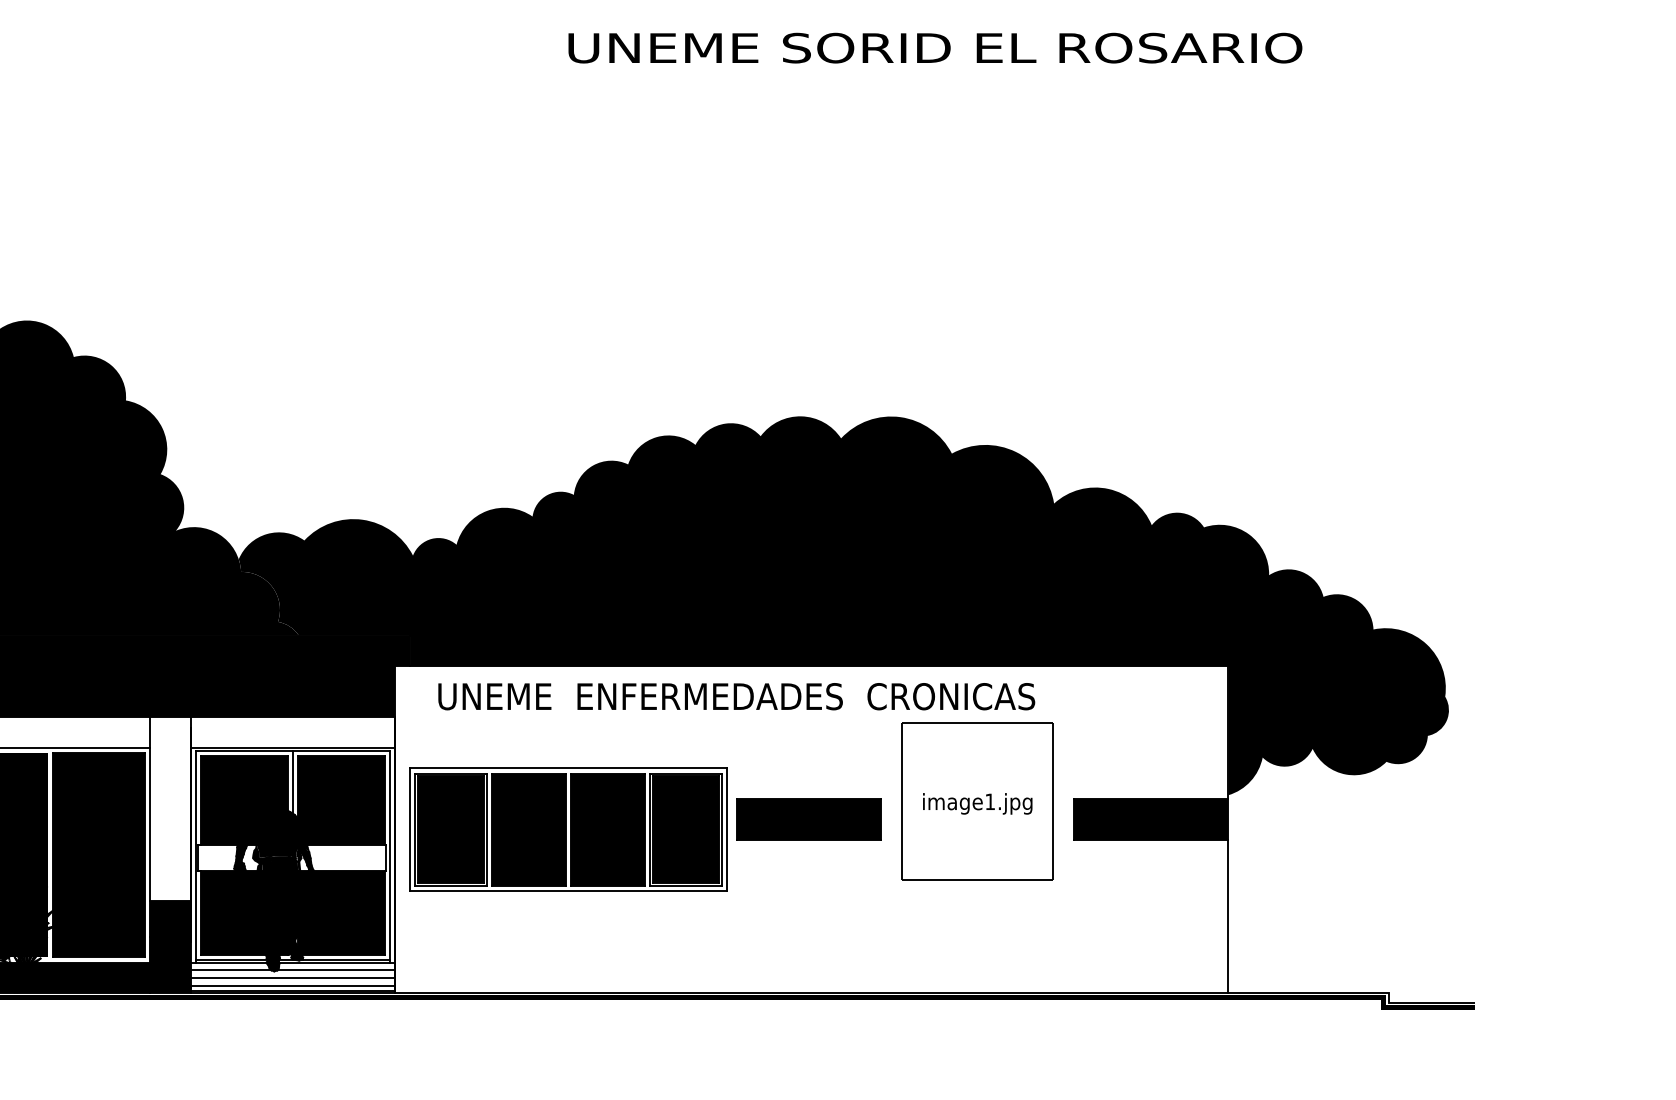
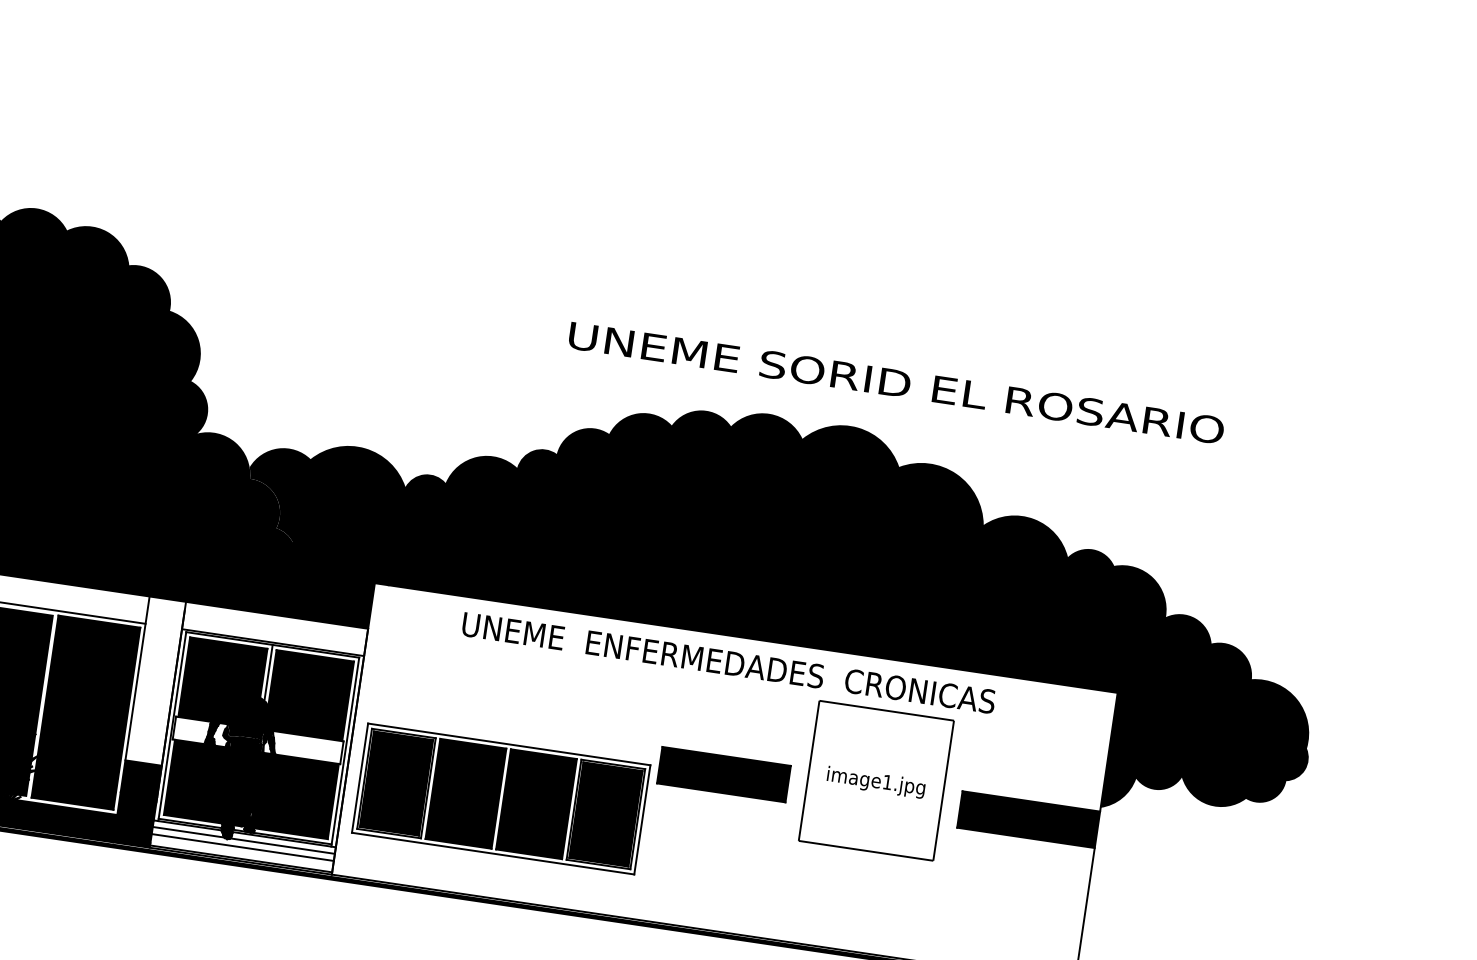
text: (935, 47) -> (896, 382), moved
text: (736, 696) -> (728, 662), moved
part: (568, 829) -> (501, 798), moved
line: (292, 985) -> (241, 854), removed

